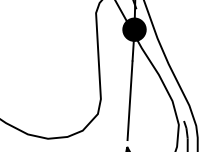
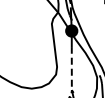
line: (129, 99) -> (71, 66), solid -> dashed

